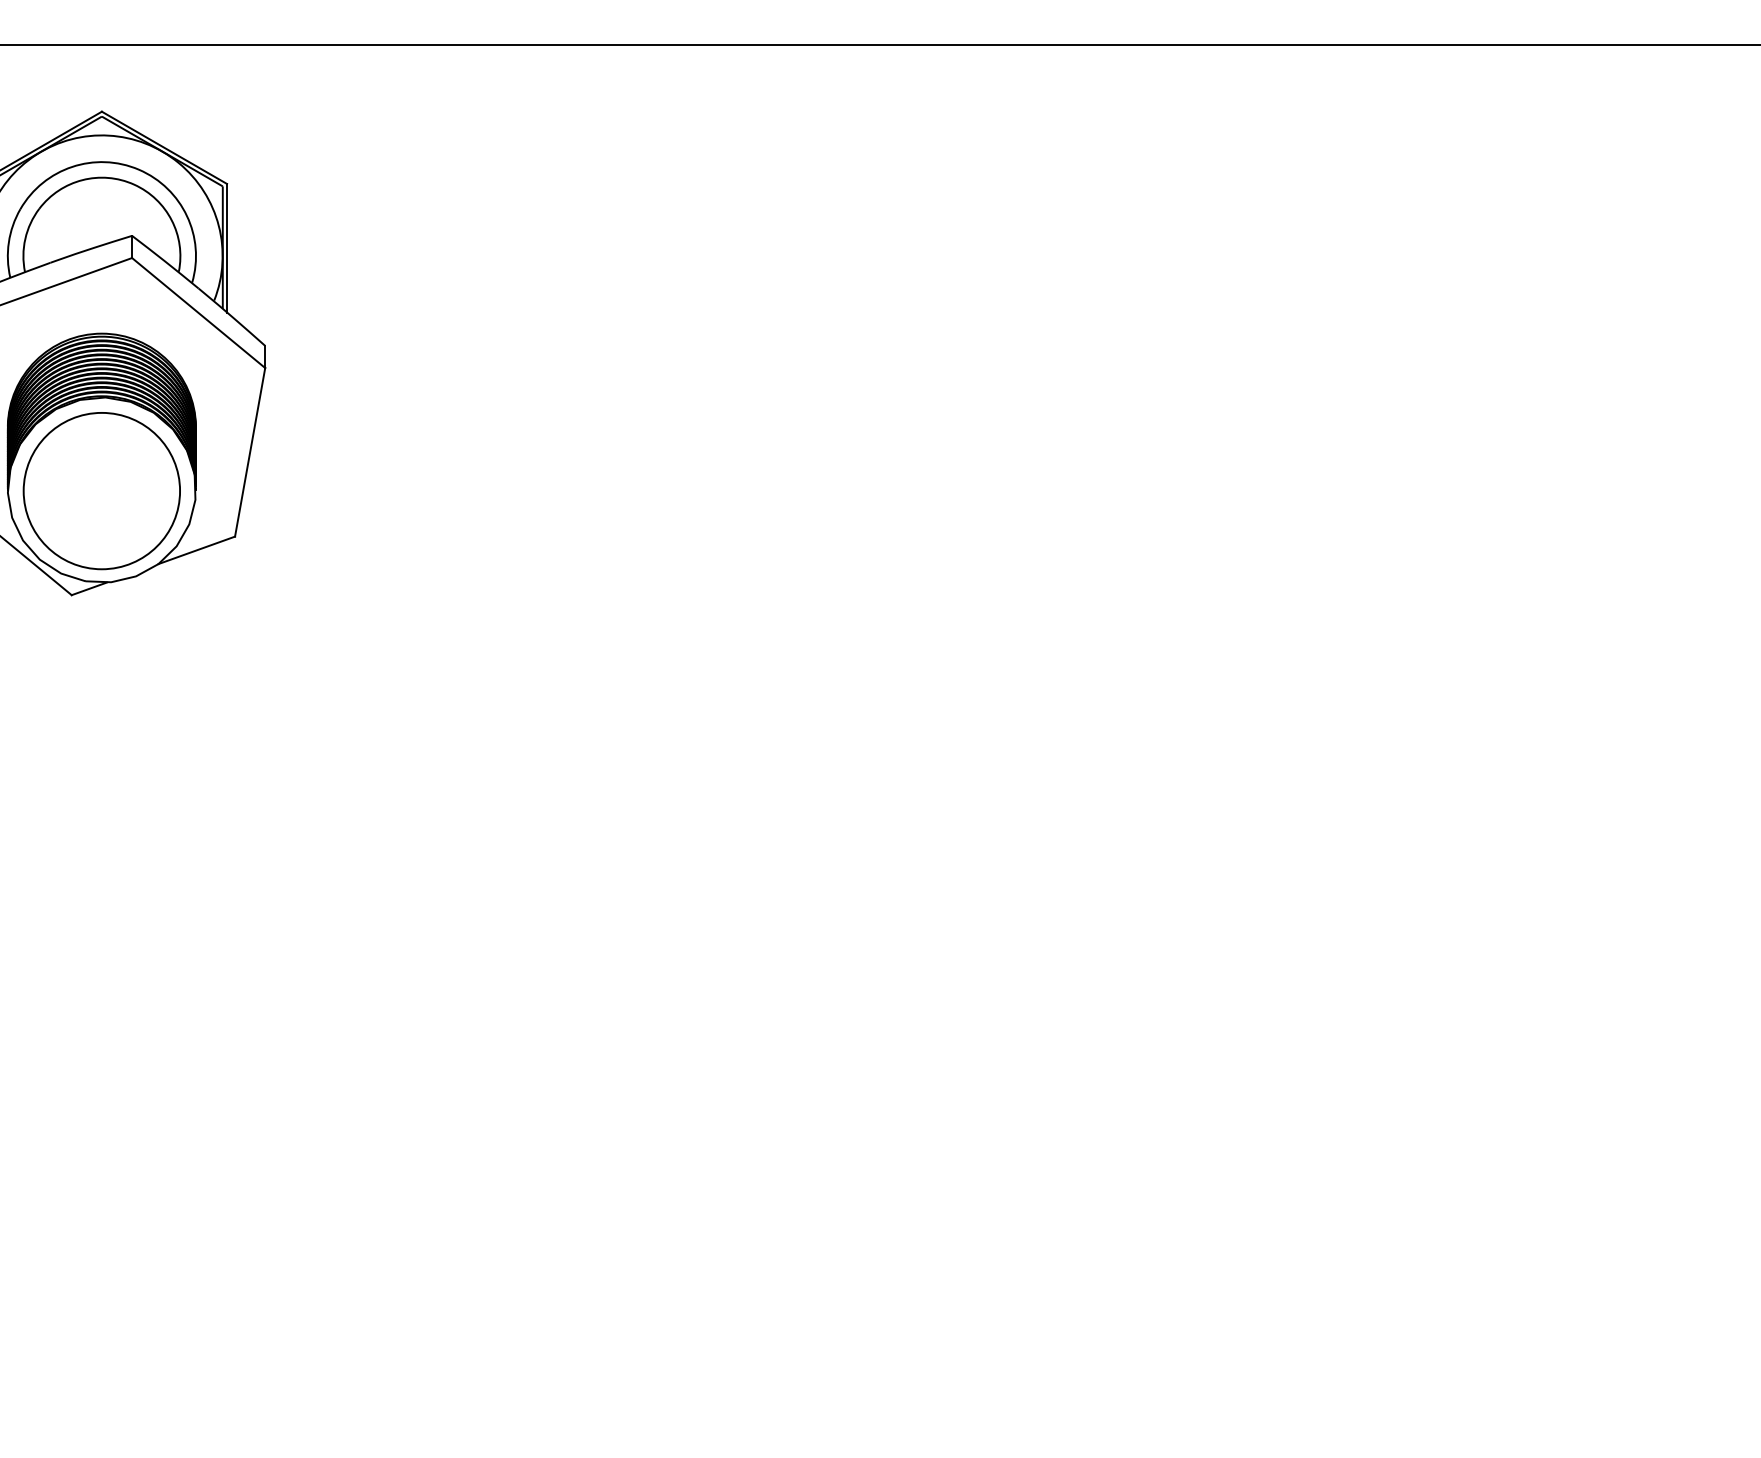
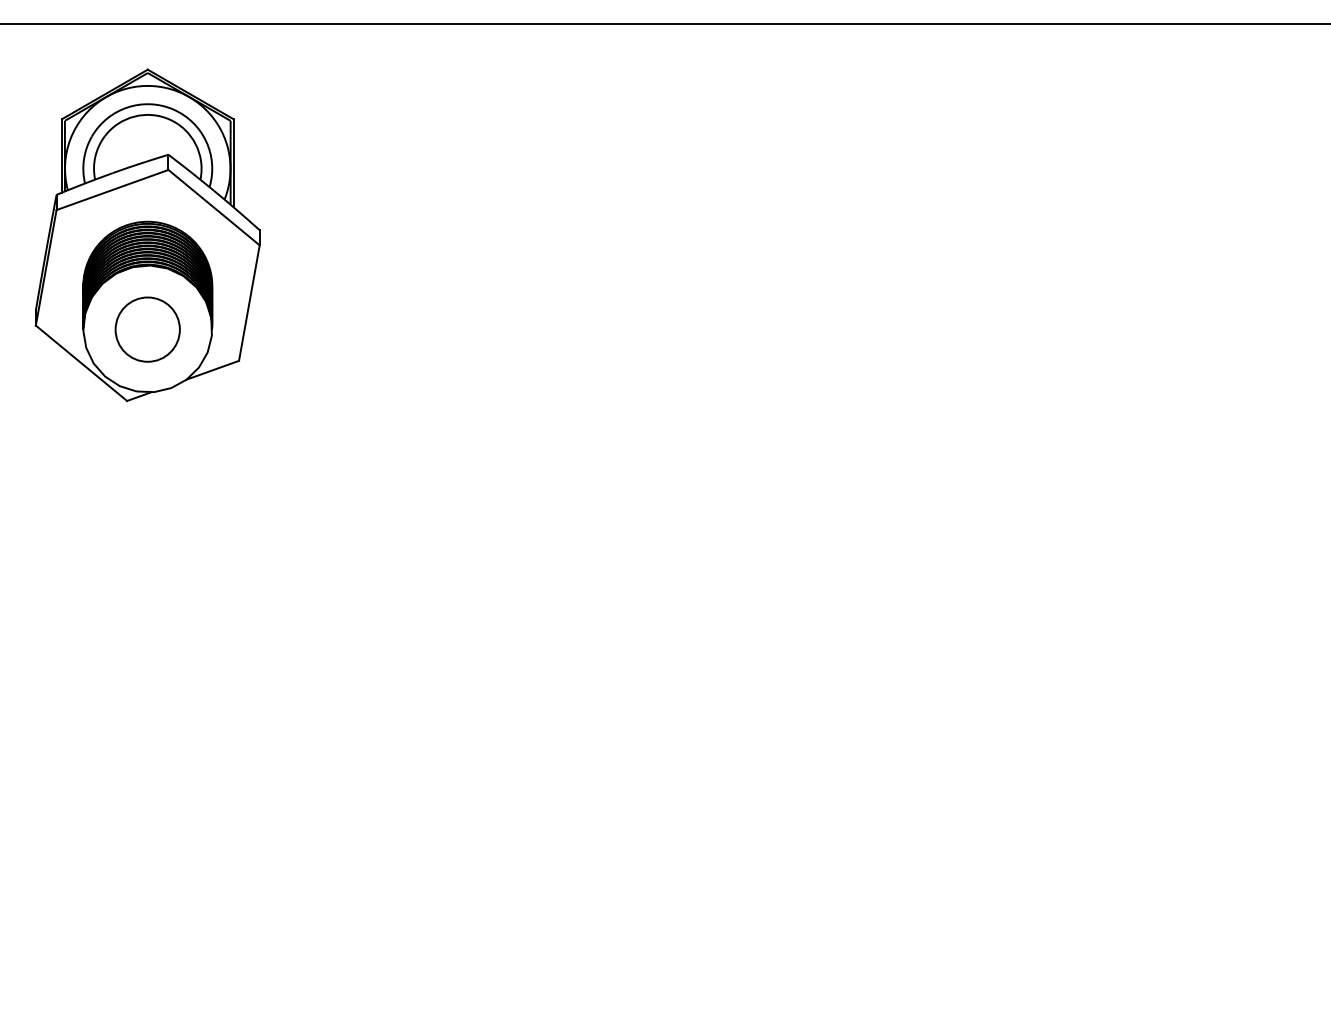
circle: (101, 490) -> (147, 329), size x0.6

